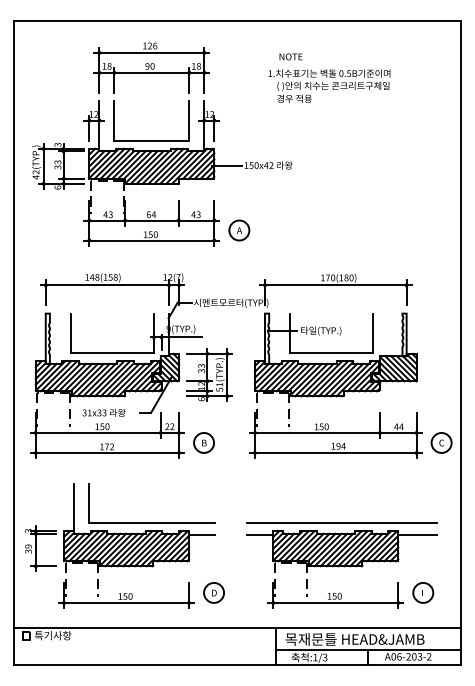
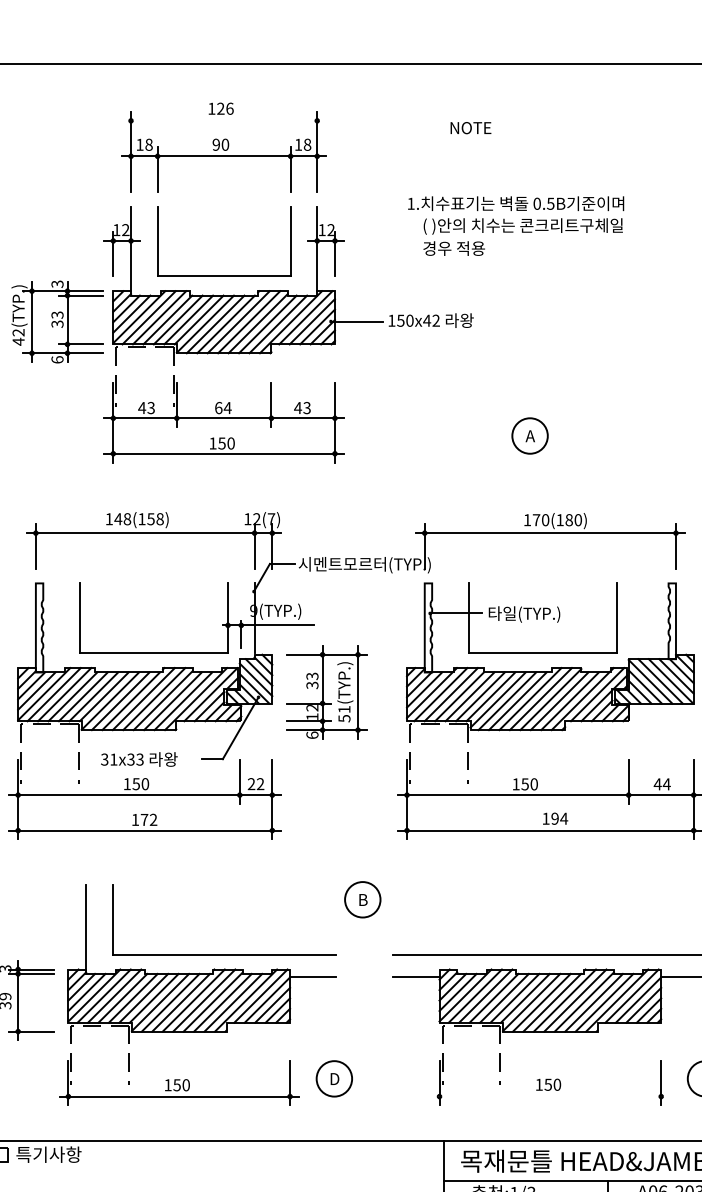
line: (151, 52) -> (223, 120), removed
text: (329, 85) -> (516, 224), moved
part: (239, 230) -> (530, 435), moved
part: (203, 442) -> (361, 898), moved
line: (335, 602) -> (549, 1095), removed

